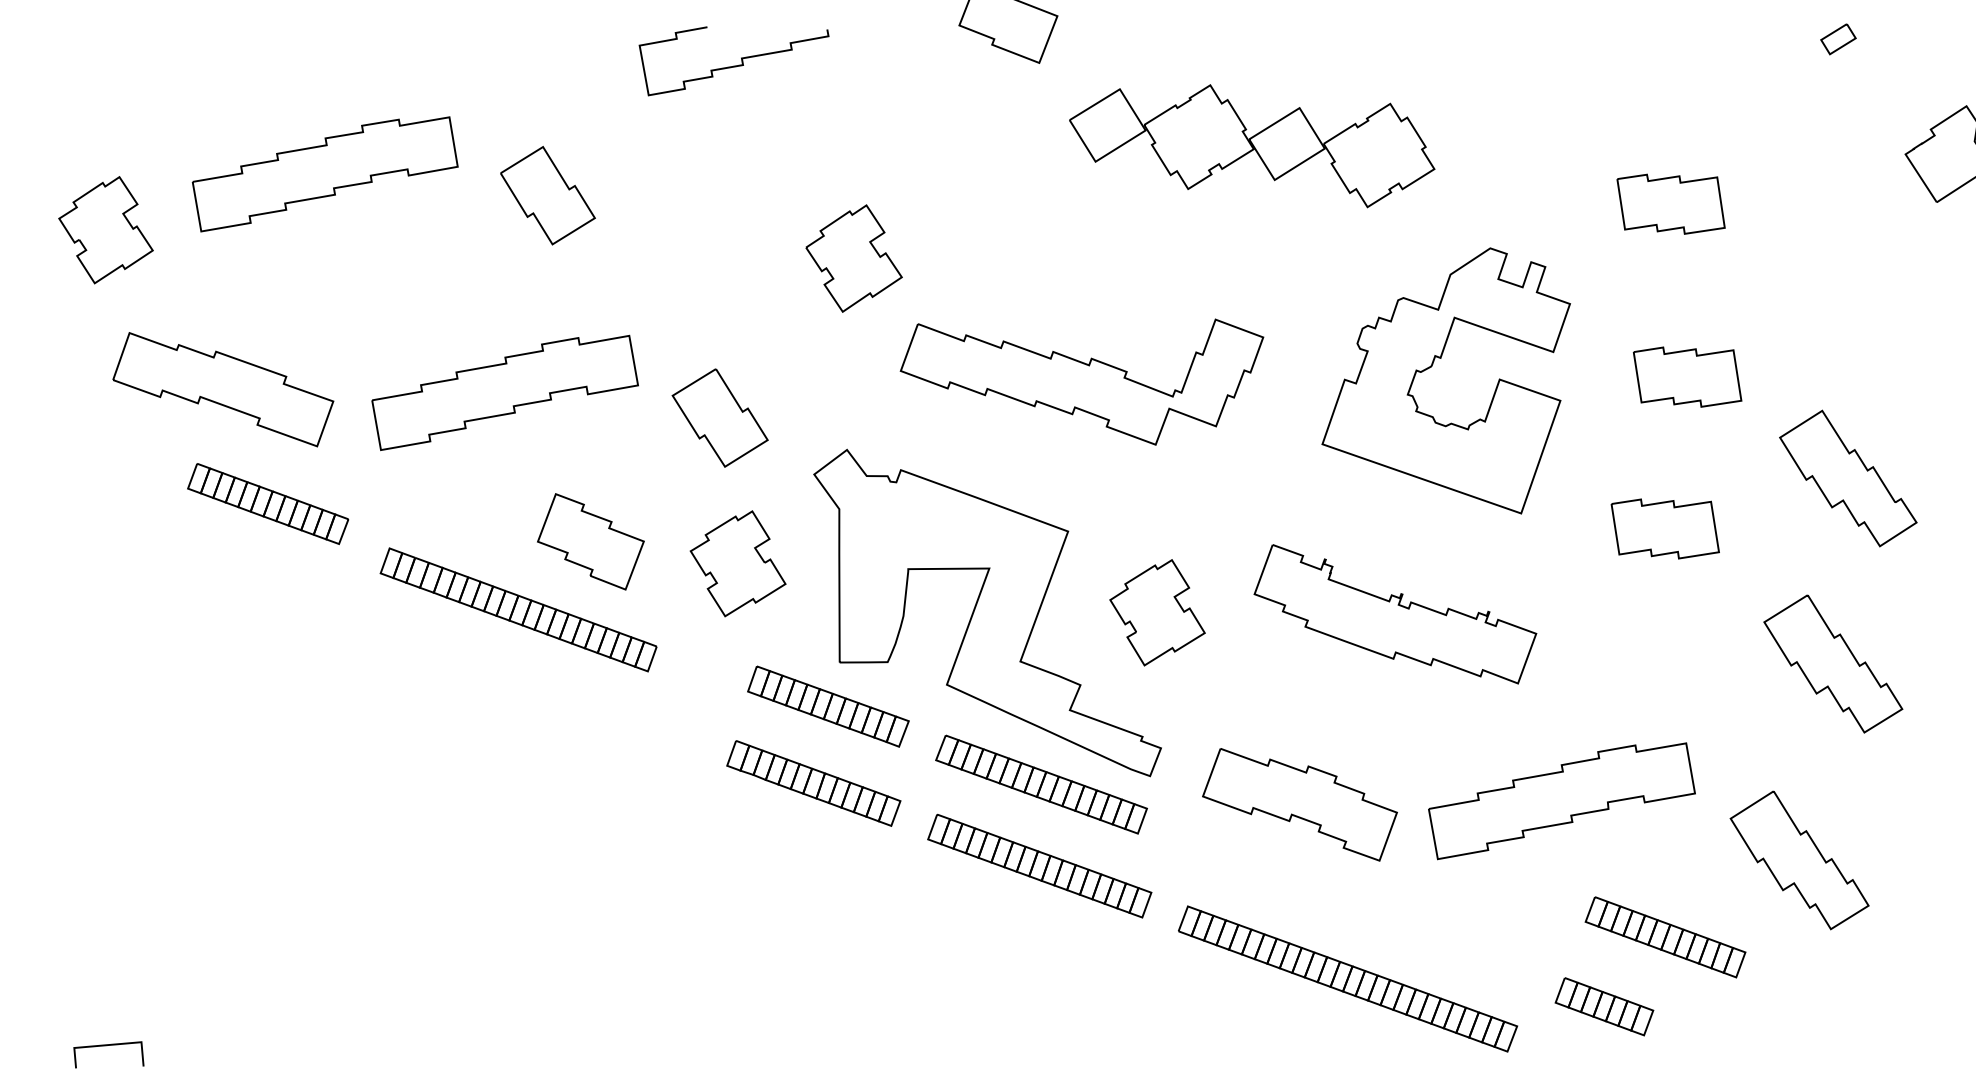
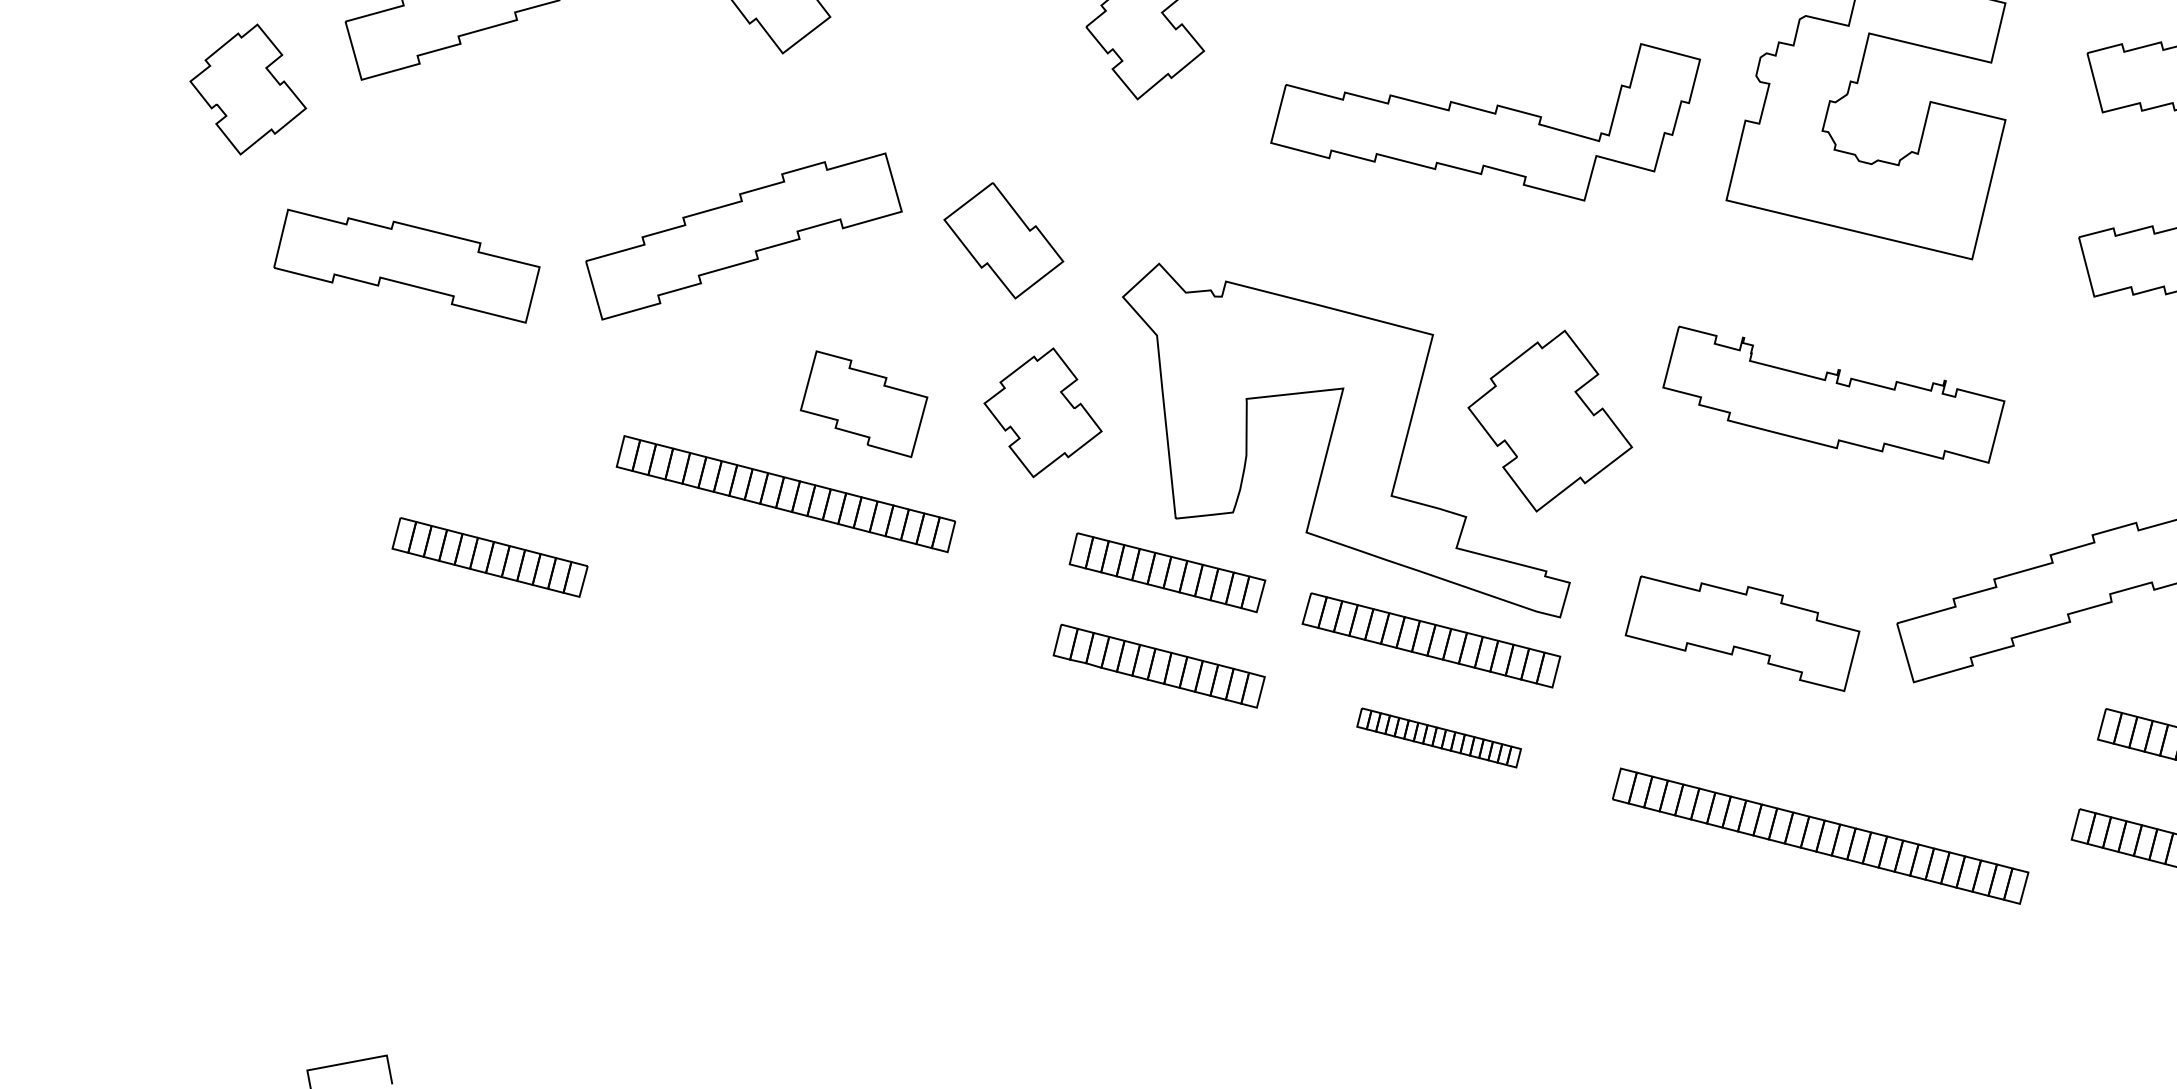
part: (1081, 381) -> (1488, 133), moved
part: (268, 503) -> (490, 556), moved
part: (1157, 612) -> (1549, 421), size x1.4
part: (1039, 865) -> (1438, 737), size x0.6

